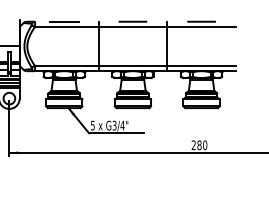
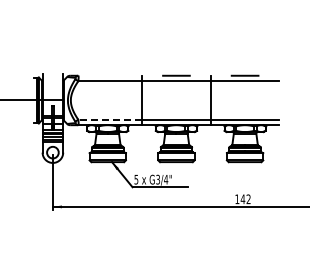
line: (63, 21) -> (107, 75), removed
line: (66, 65) -> (110, 119), solid -> dashed
text: (198, 145) -> (242, 199), 280 -> 142

